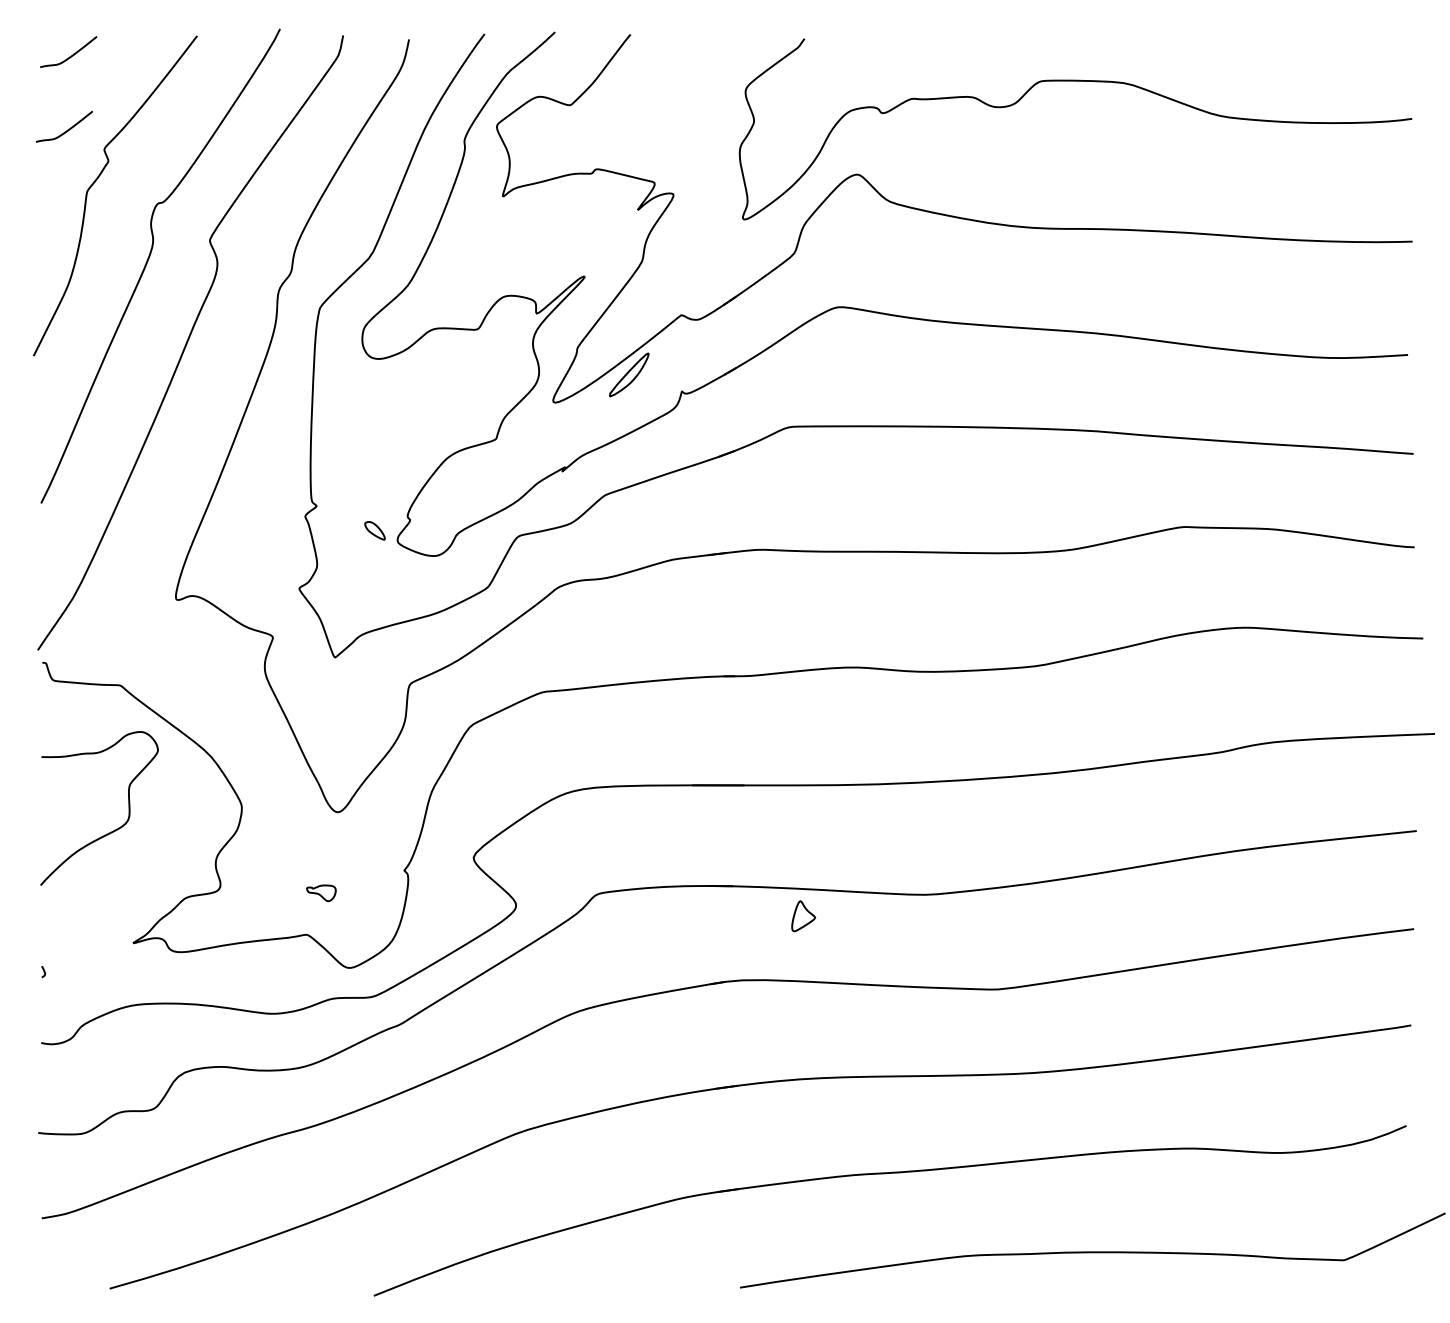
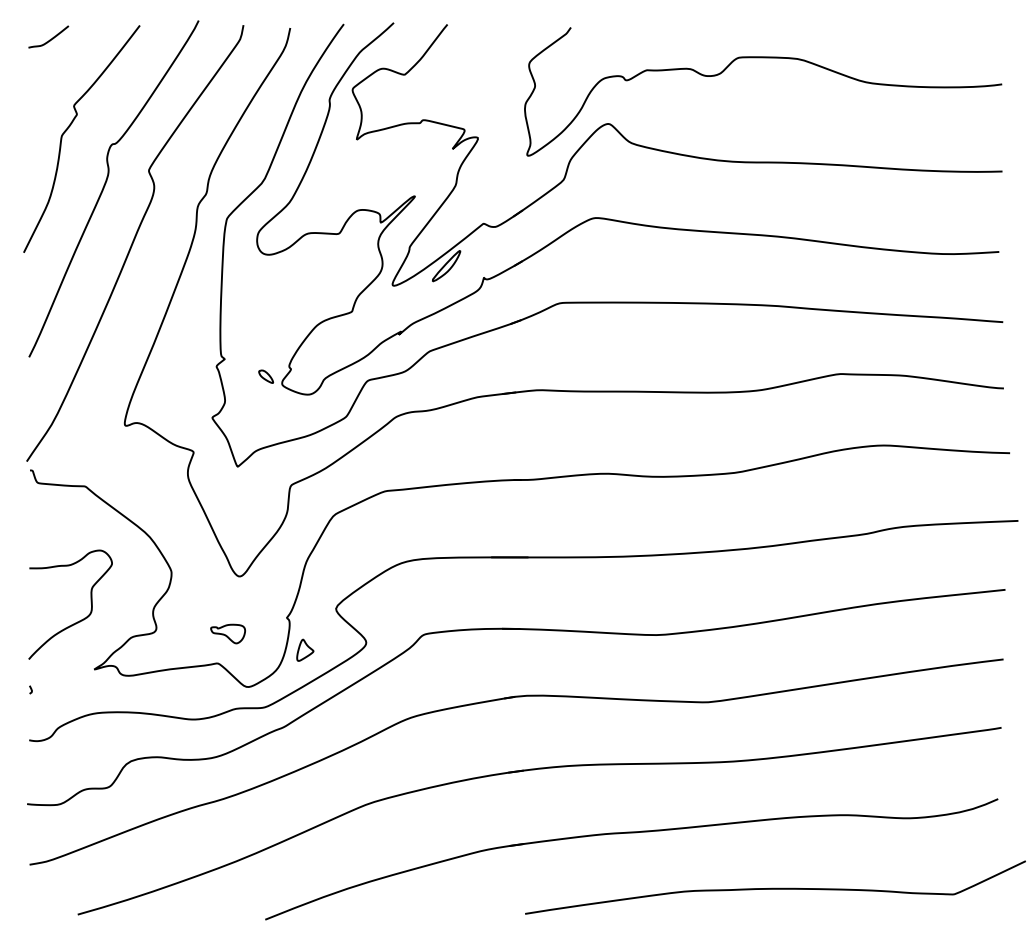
curve: (65, 130) -> (46, 92), removed
curve: (112, 830) -> (79, 620), moved
part: (320, 892) -> (227, 633), size x1.67
part: (803, 915) -> (305, 649), moved

